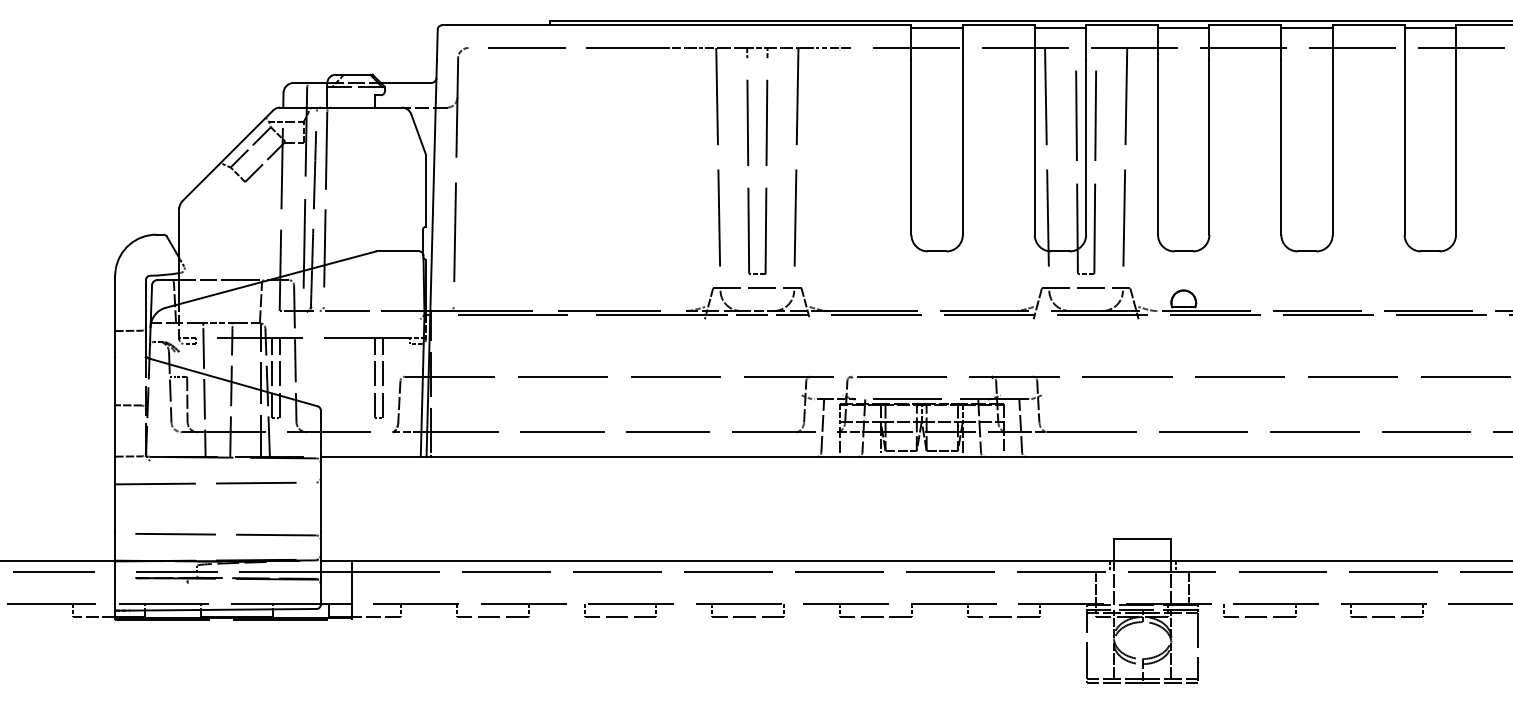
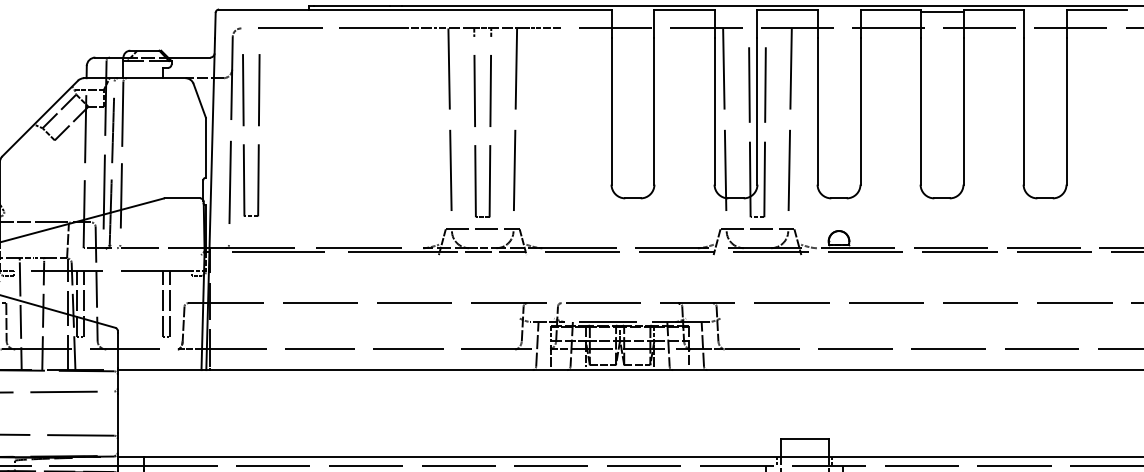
line: (936, 28) -> (632, 12), removed
line: (1060, 28) -> (736, 12), removed
line: (1183, 28) -> (838, 12), removed
line: (1430, 28) -> (1045, 12), removed
part: (472, 164) -> (244, 125), added

